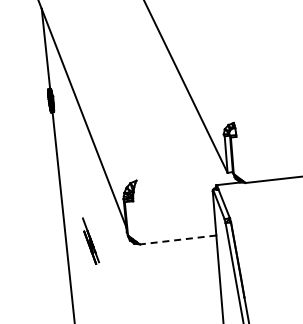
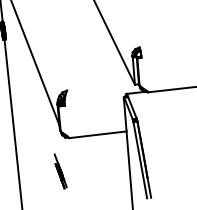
part: (91, 240) -> (61, 170), moved
line: (177, 240) -> (97, 135), dashed -> solid

